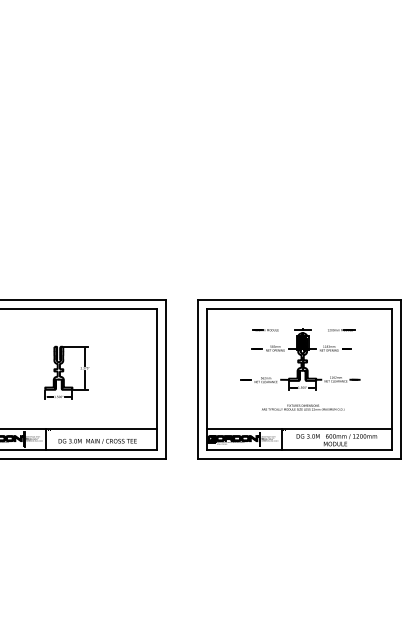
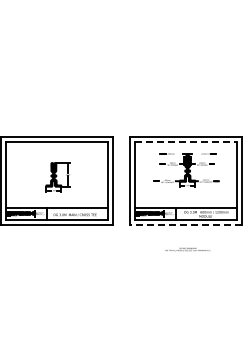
line: (300, 309) -> (186, 142), solid -> dashed
text: (302, 407) -> (187, 249), moved
line: (300, 458) -> (186, 224), solid -> dashed

